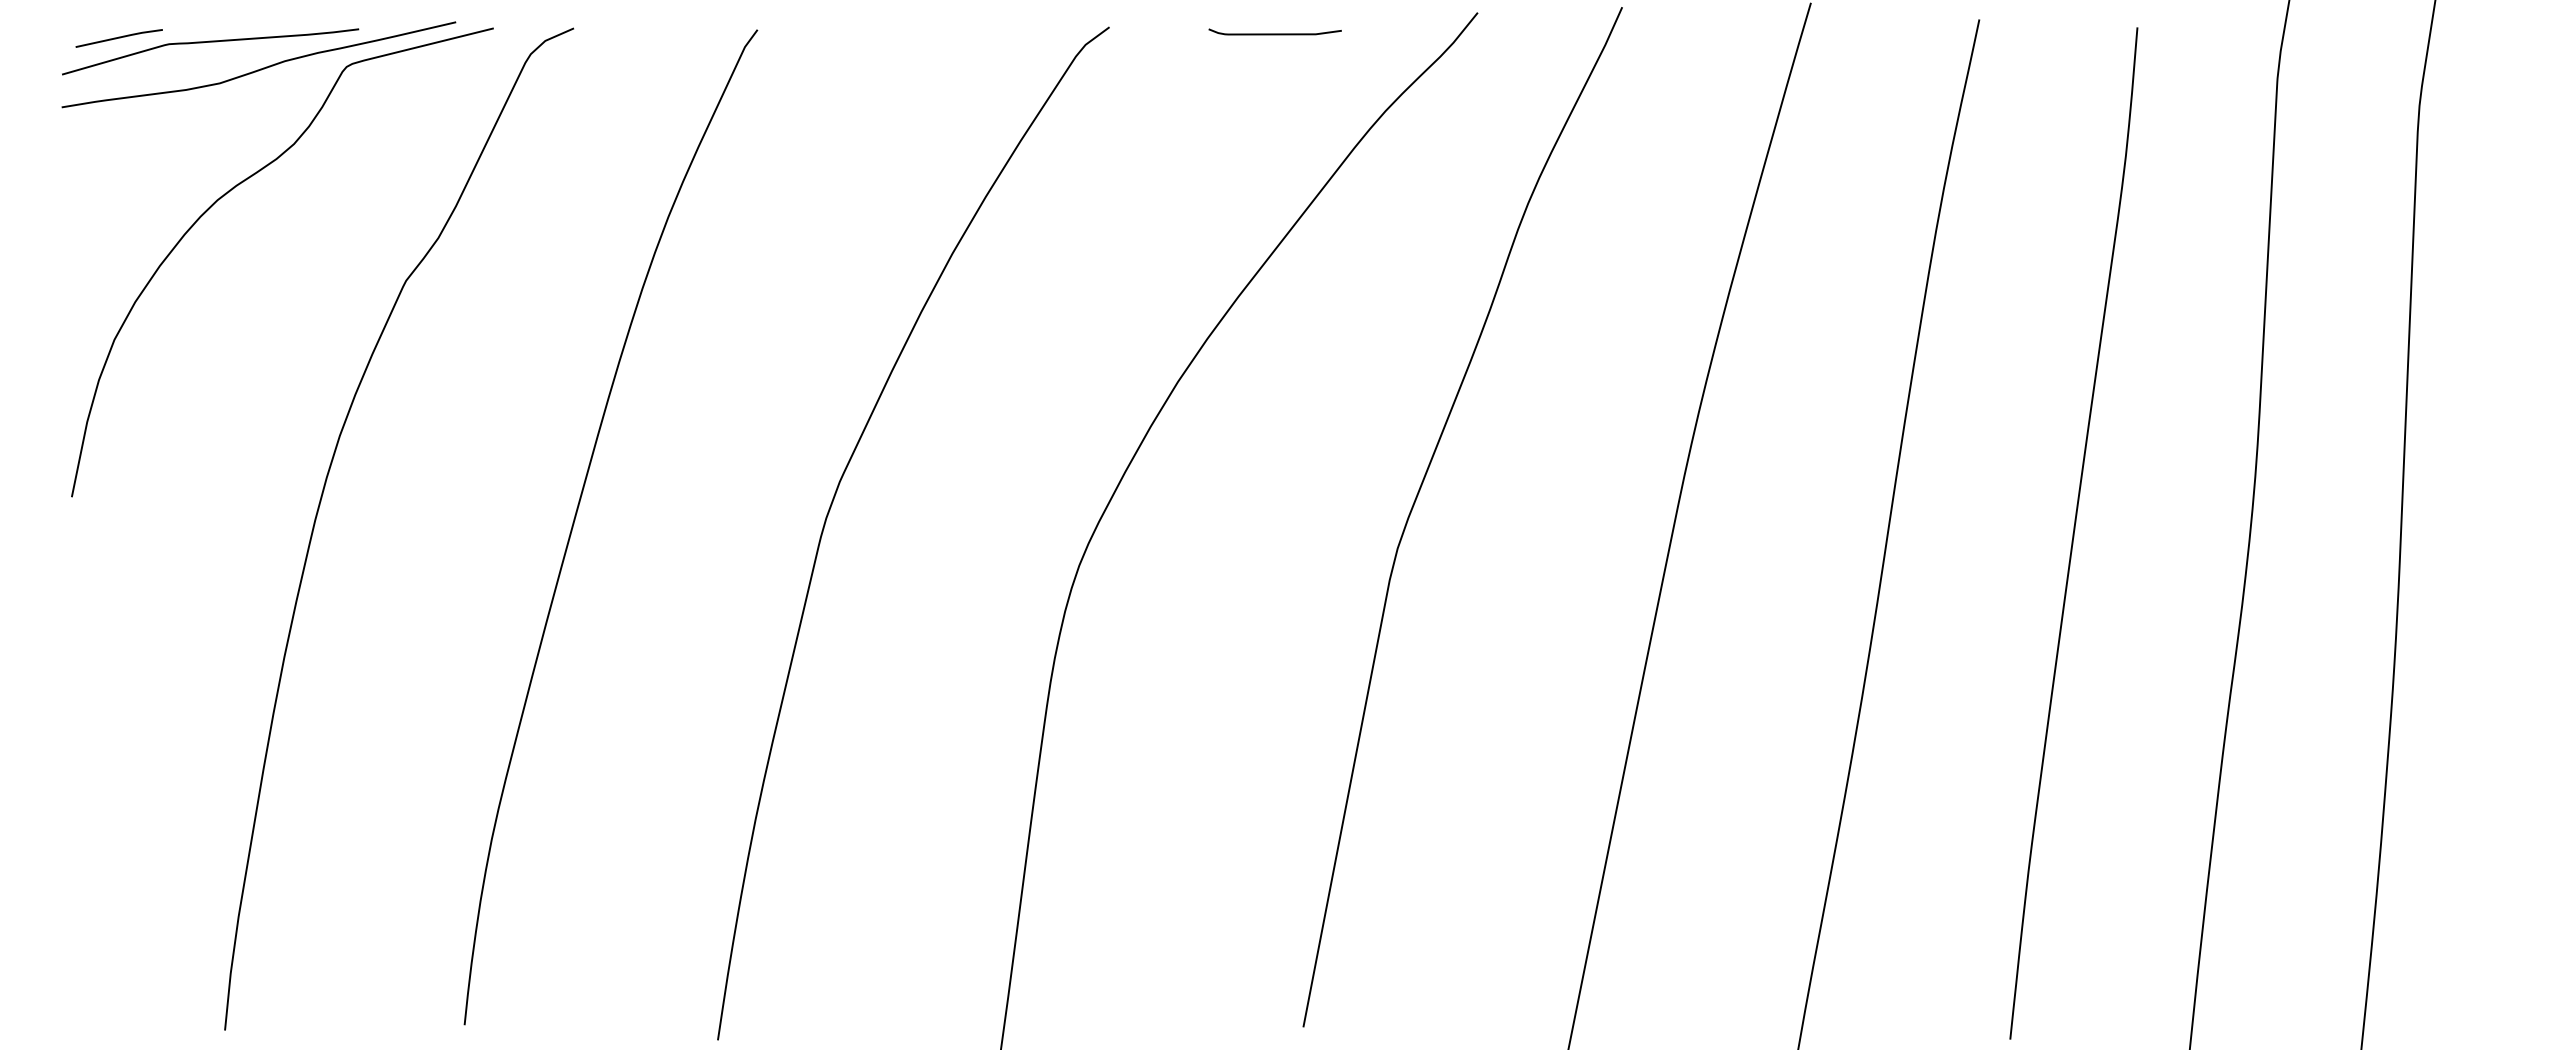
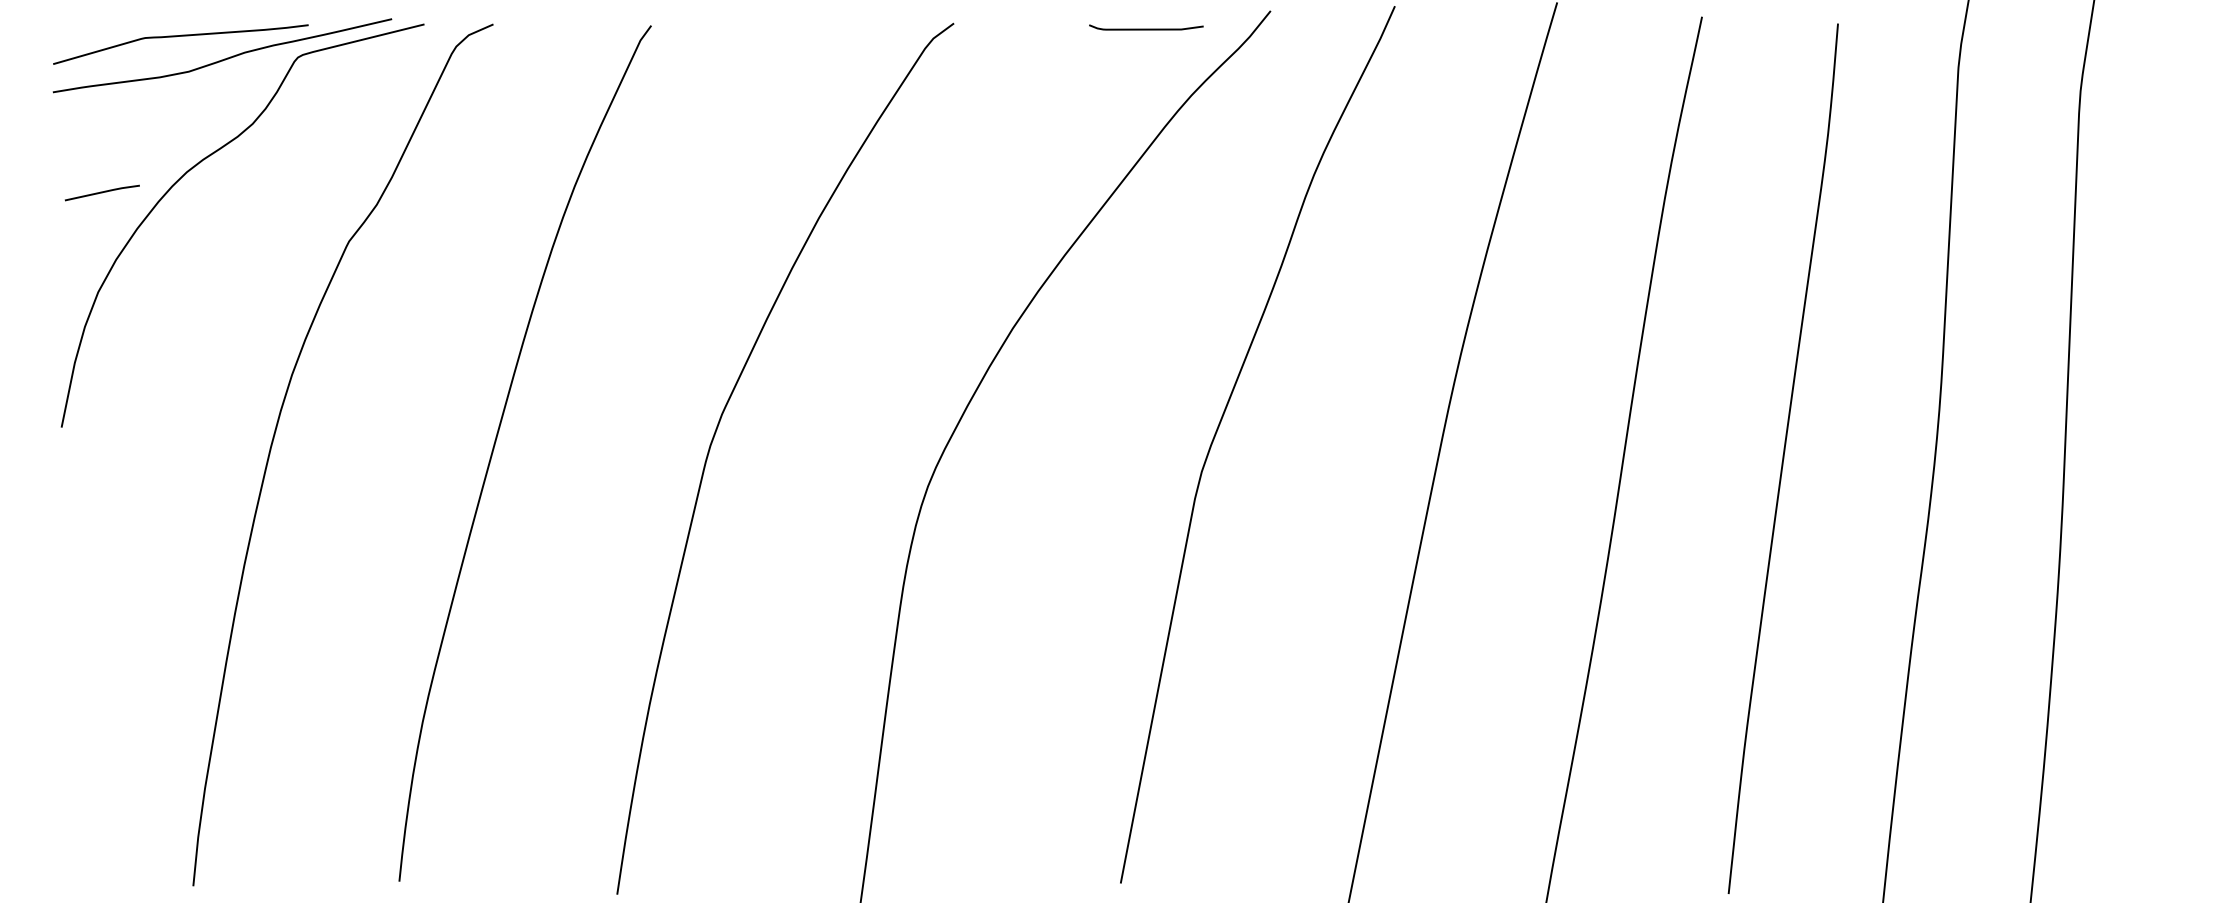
curve: (1274, 33) -> (1145, 28), moved
line: (118, 38) -> (101, 193), moved

